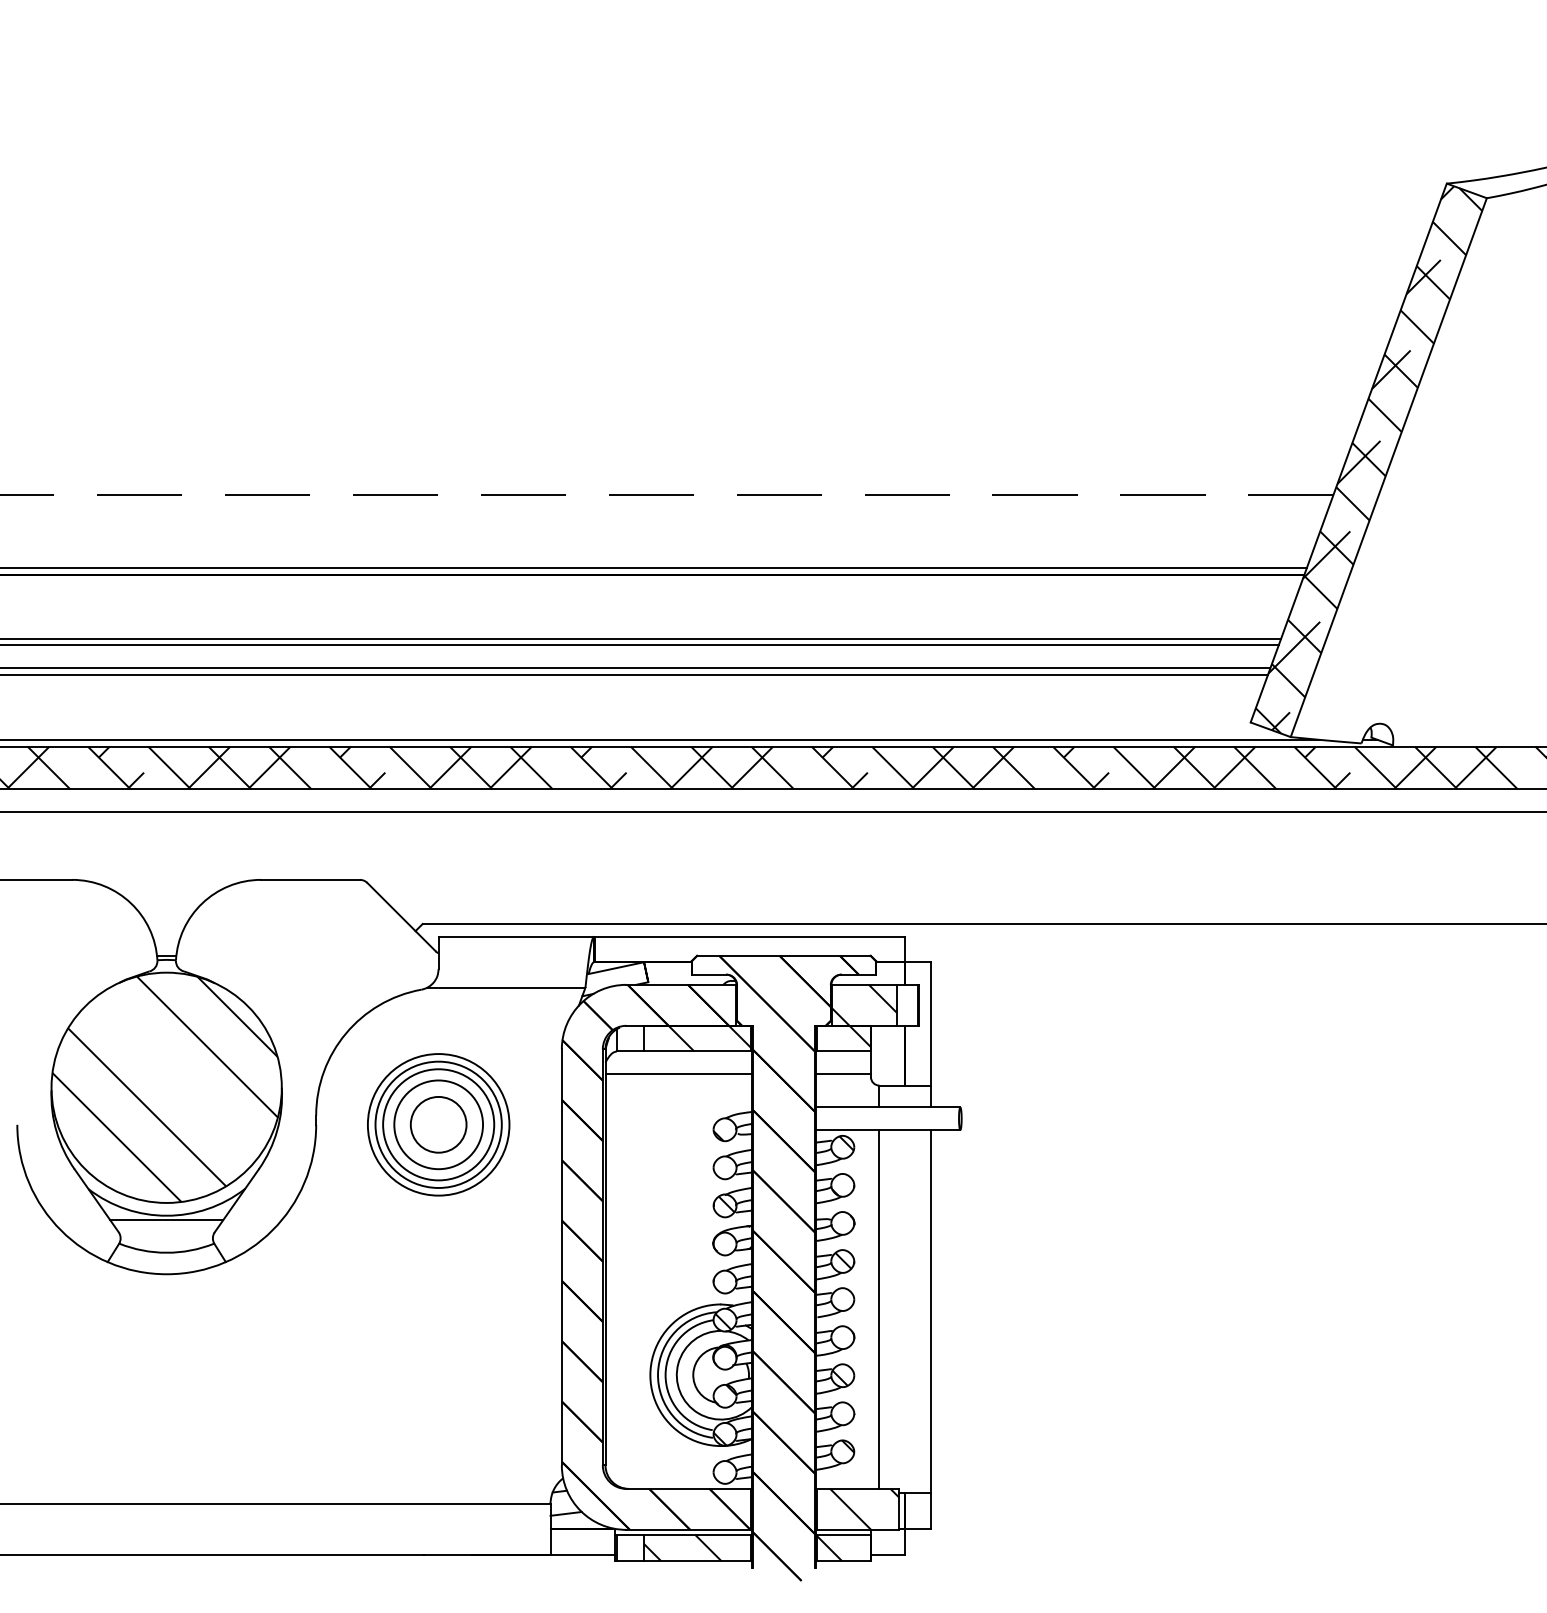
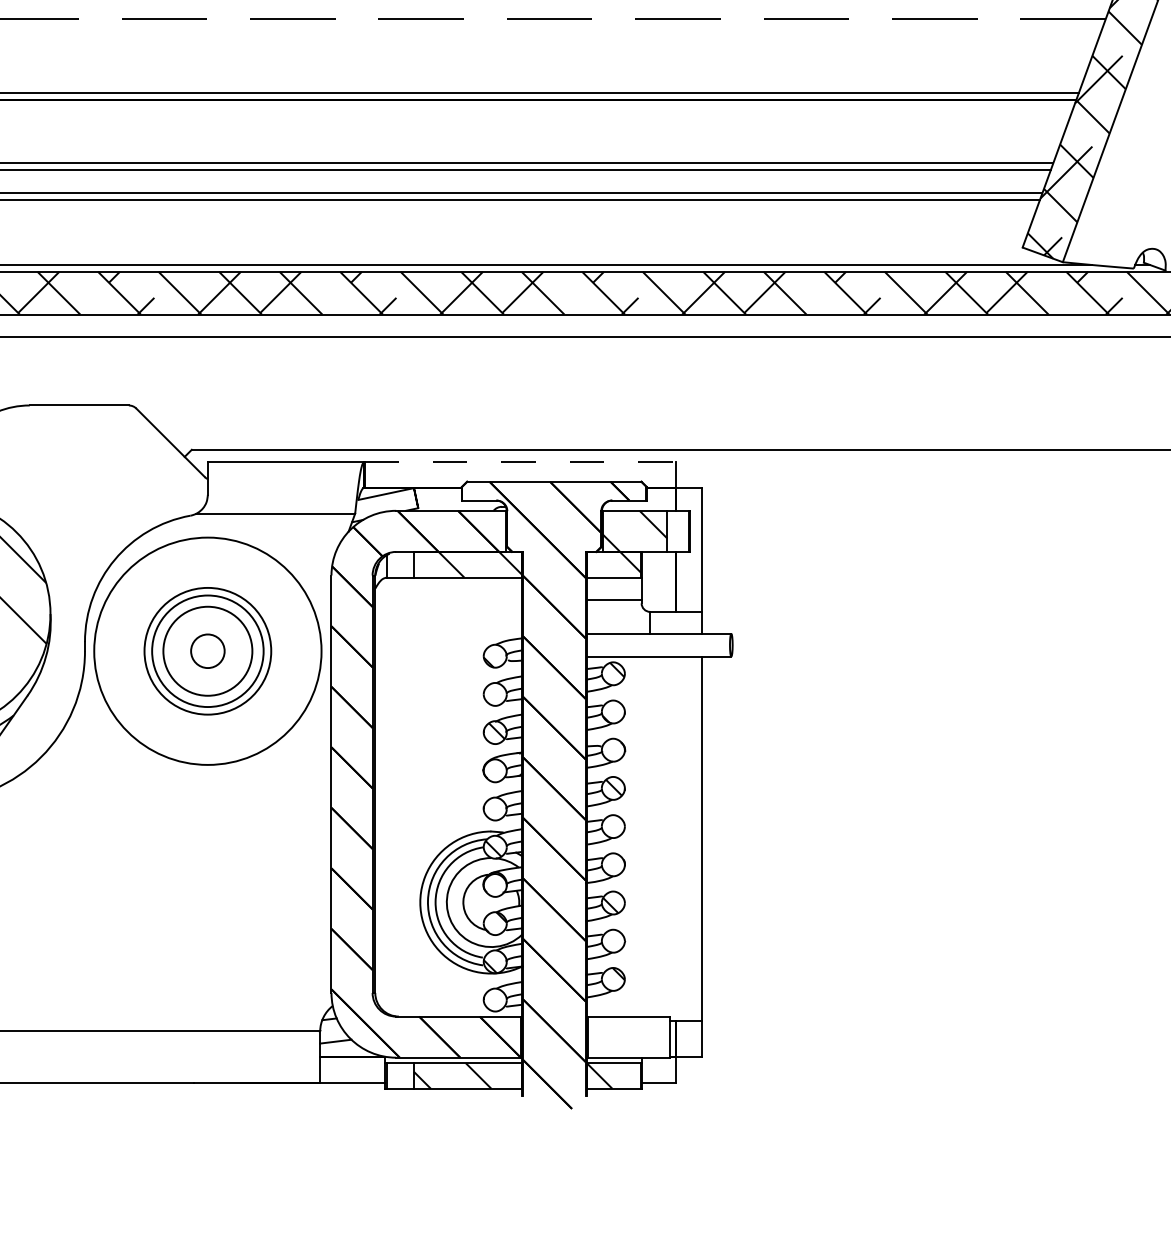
line: (749, 936) -> (519, 462), solid -> dashed
line: (678, 1073) -> (448, 599), removed
circle: (438, 1124) -> (207, 650), size x0.6
circle: (438, 1124) -> (207, 650), size x1.6
line: (879, 1309) -> (650, 836), removed
hatch: (864, 1508) -> (635, 1036), removed

